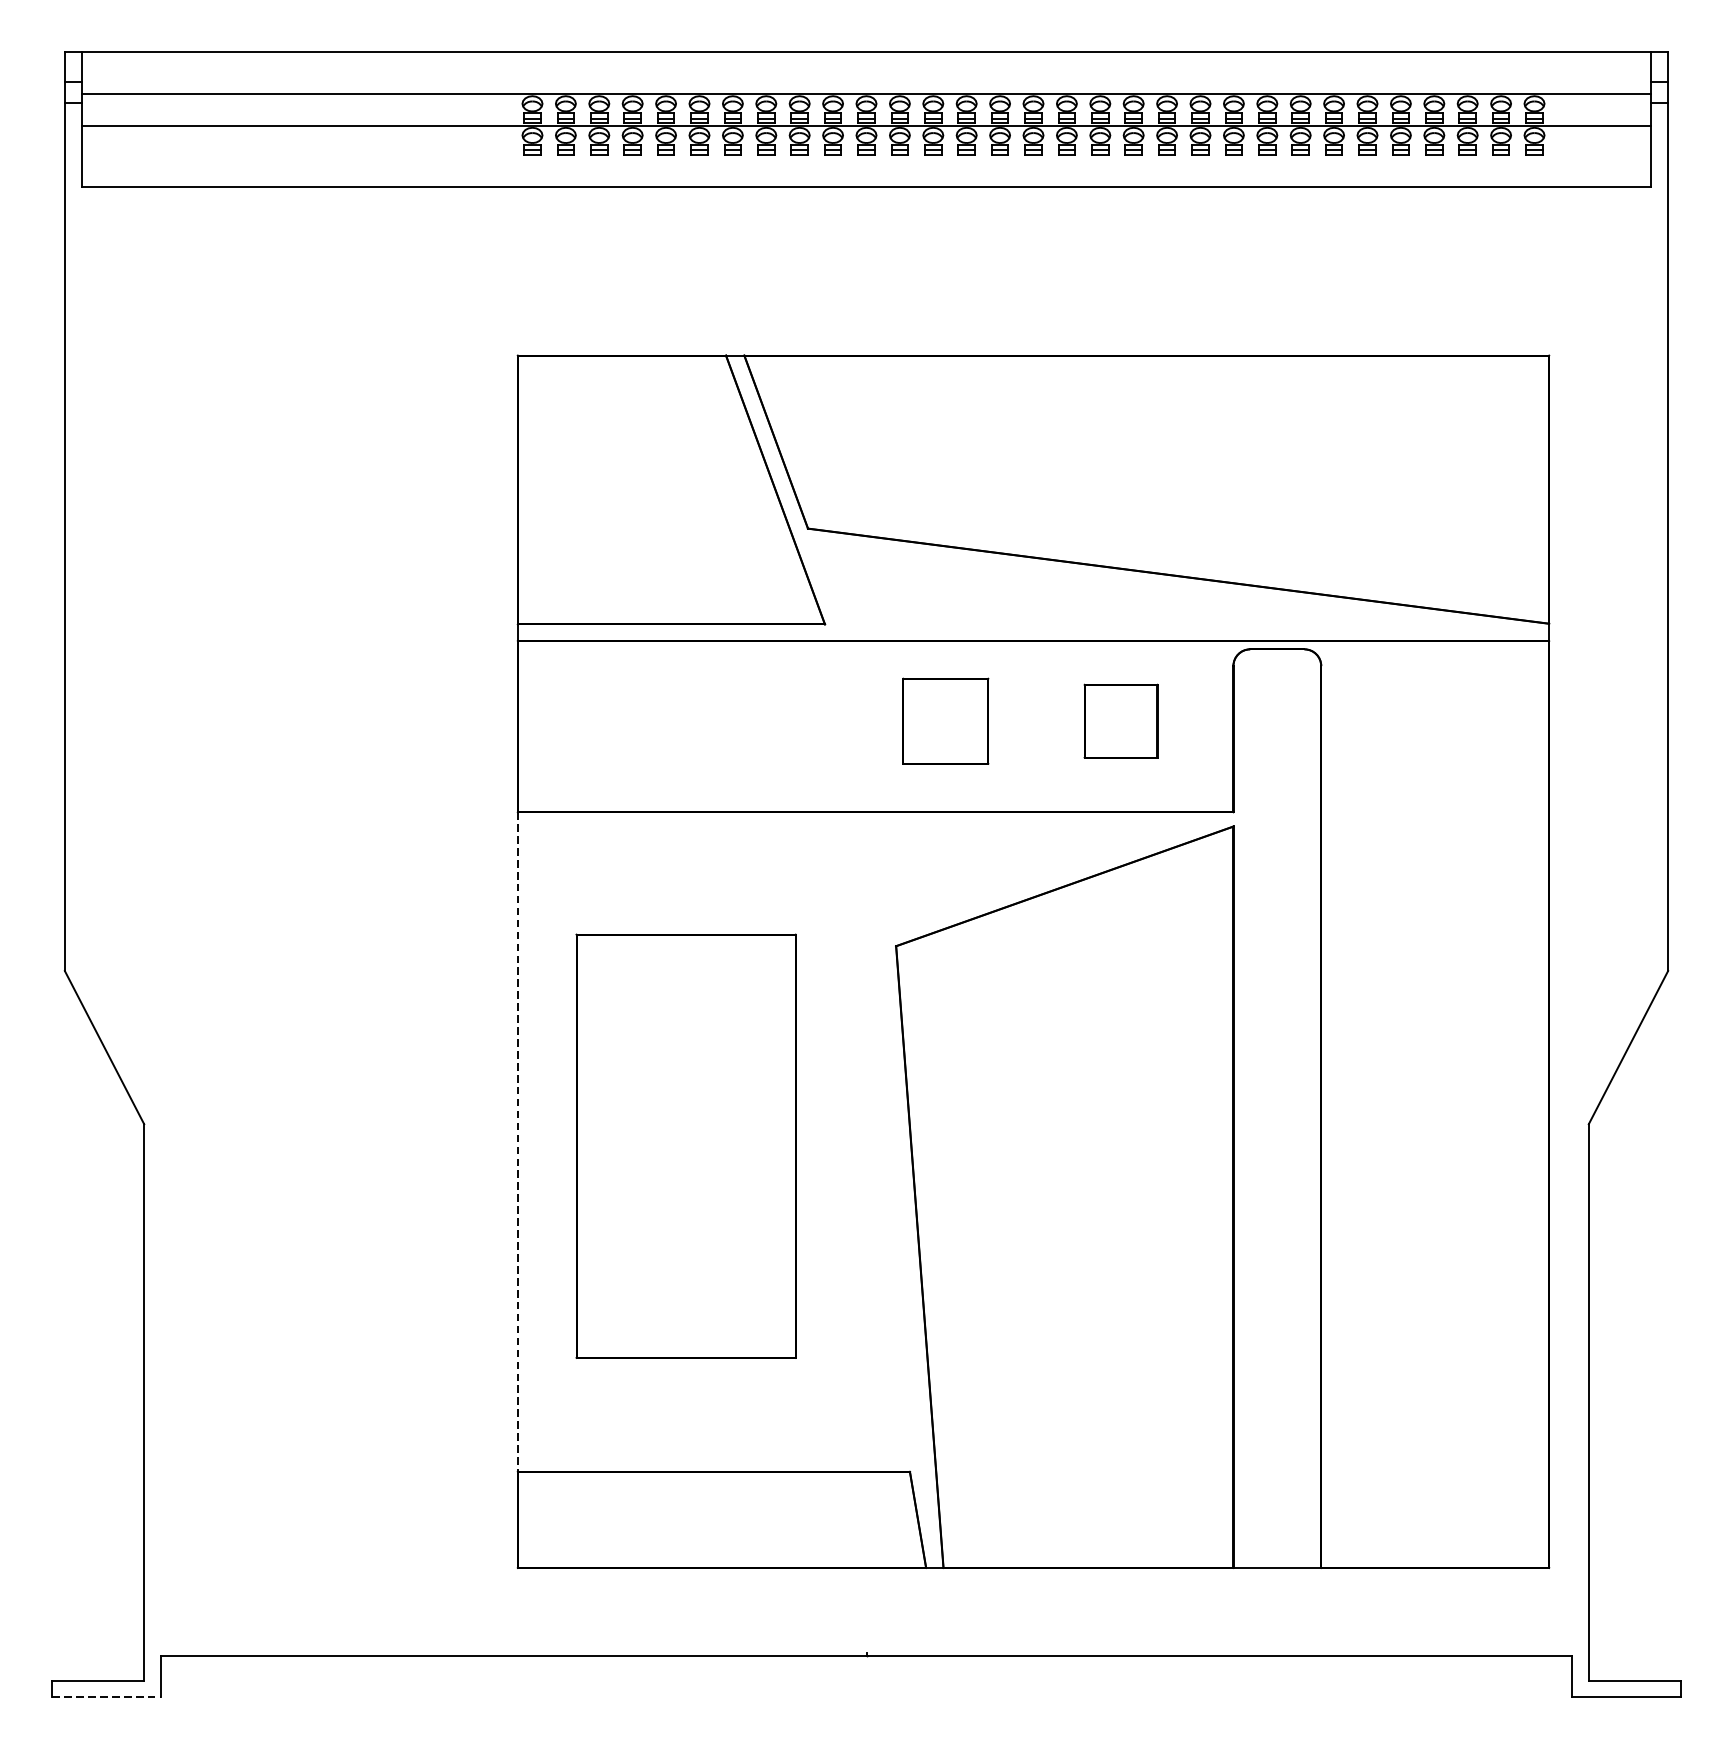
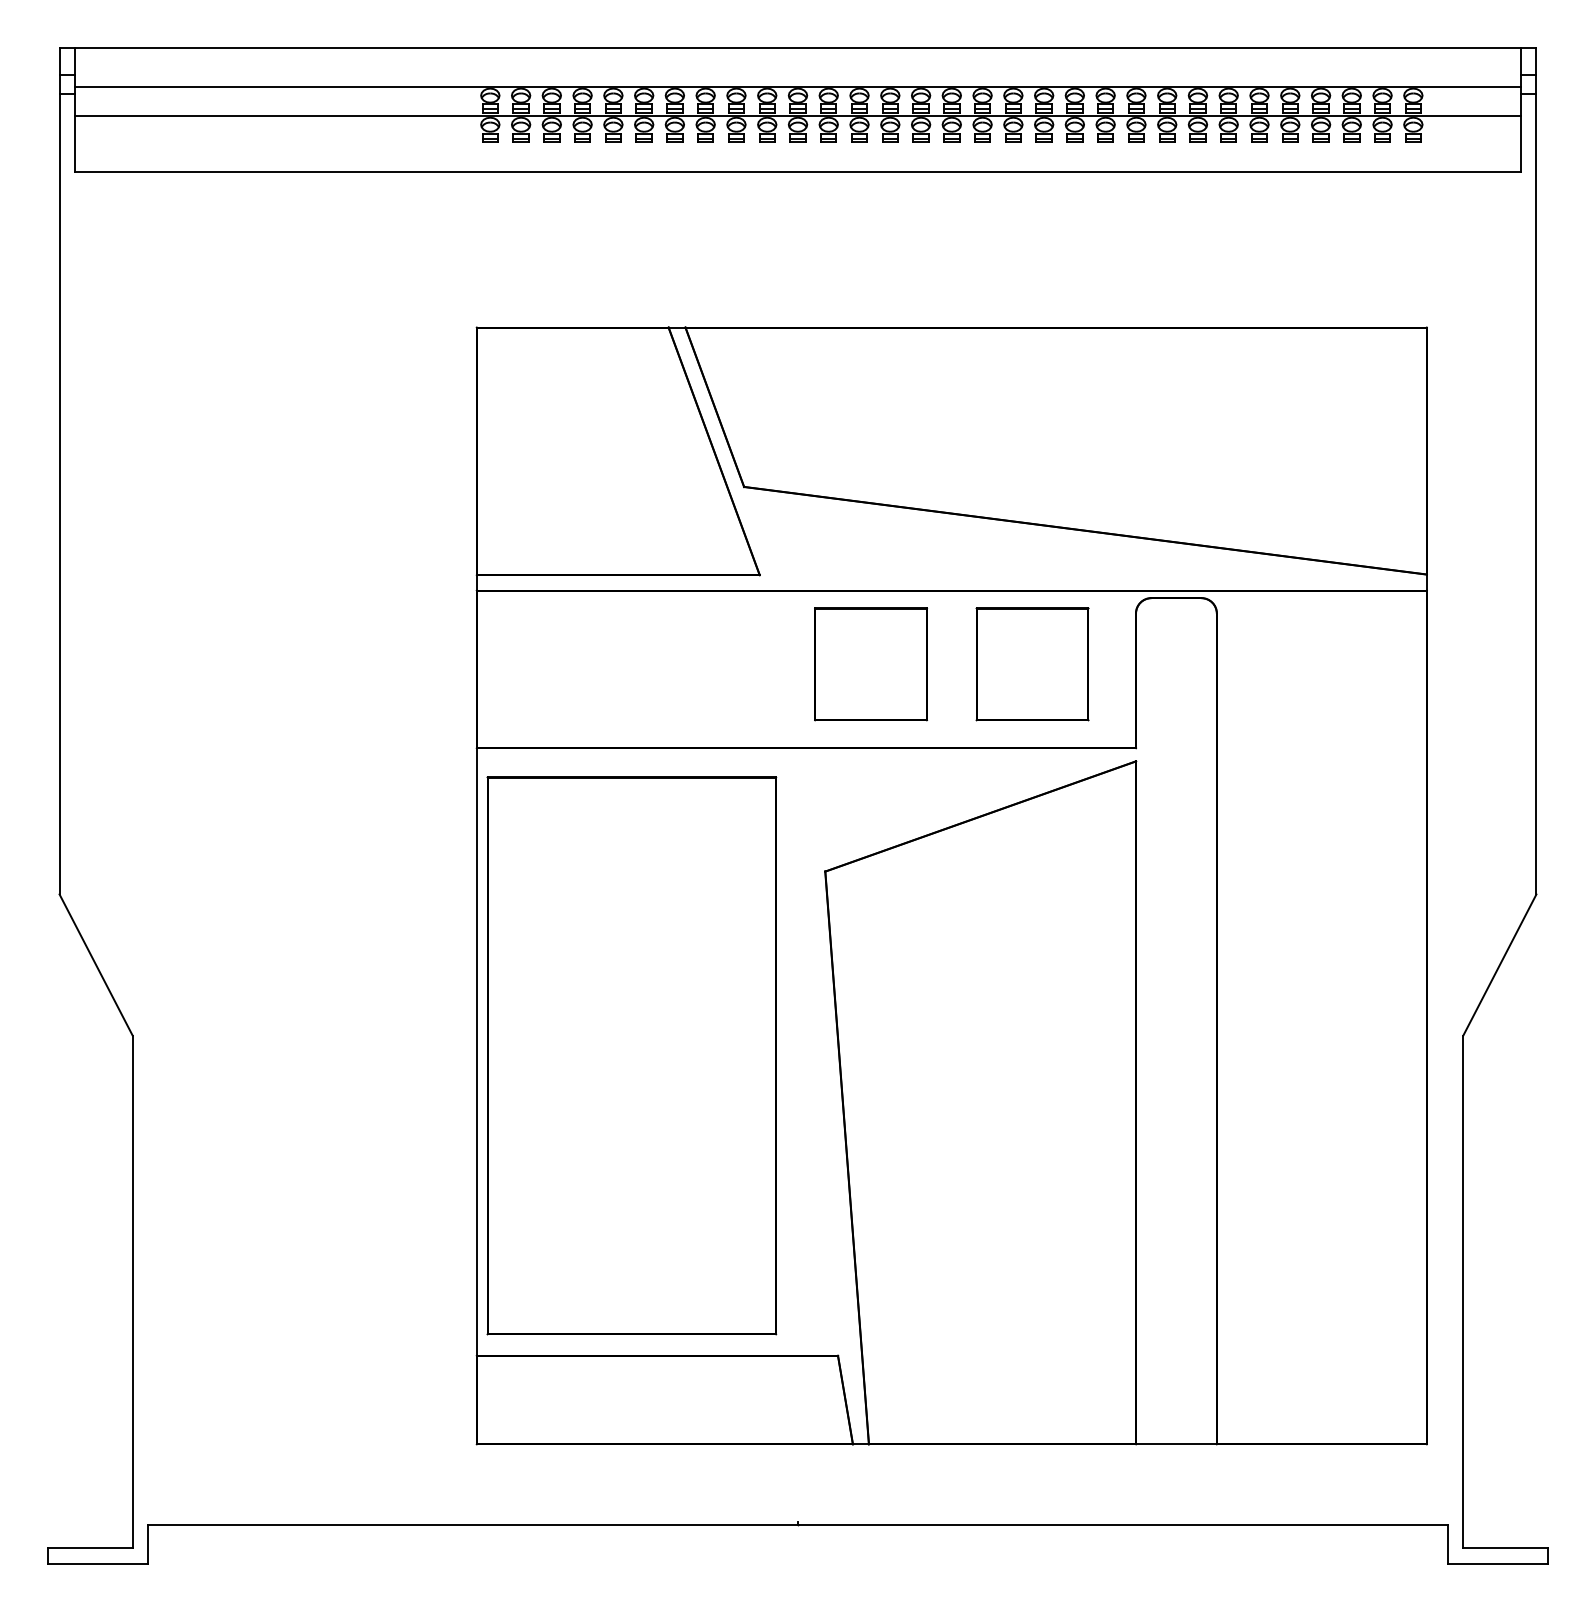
part: (945, 721) -> (870, 664), size x1.43
part: (1121, 721) -> (1032, 664), size x1.67
line: (517, 1142) -> (476, 1052), dashed -> solid
part: (685, 1145) -> (631, 1055), size x1.43
line: (107, 1697) -> (98, 1563), dashed -> solid

